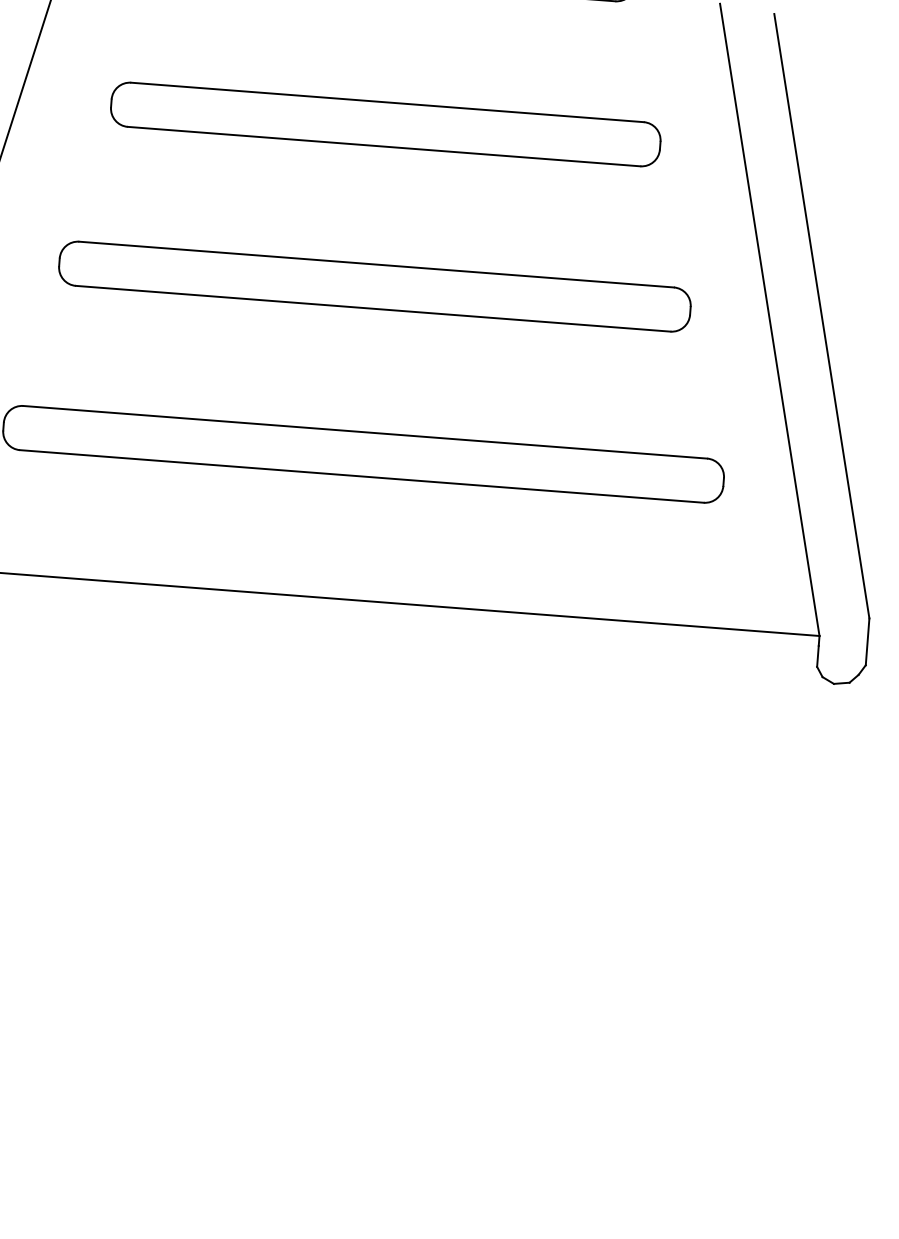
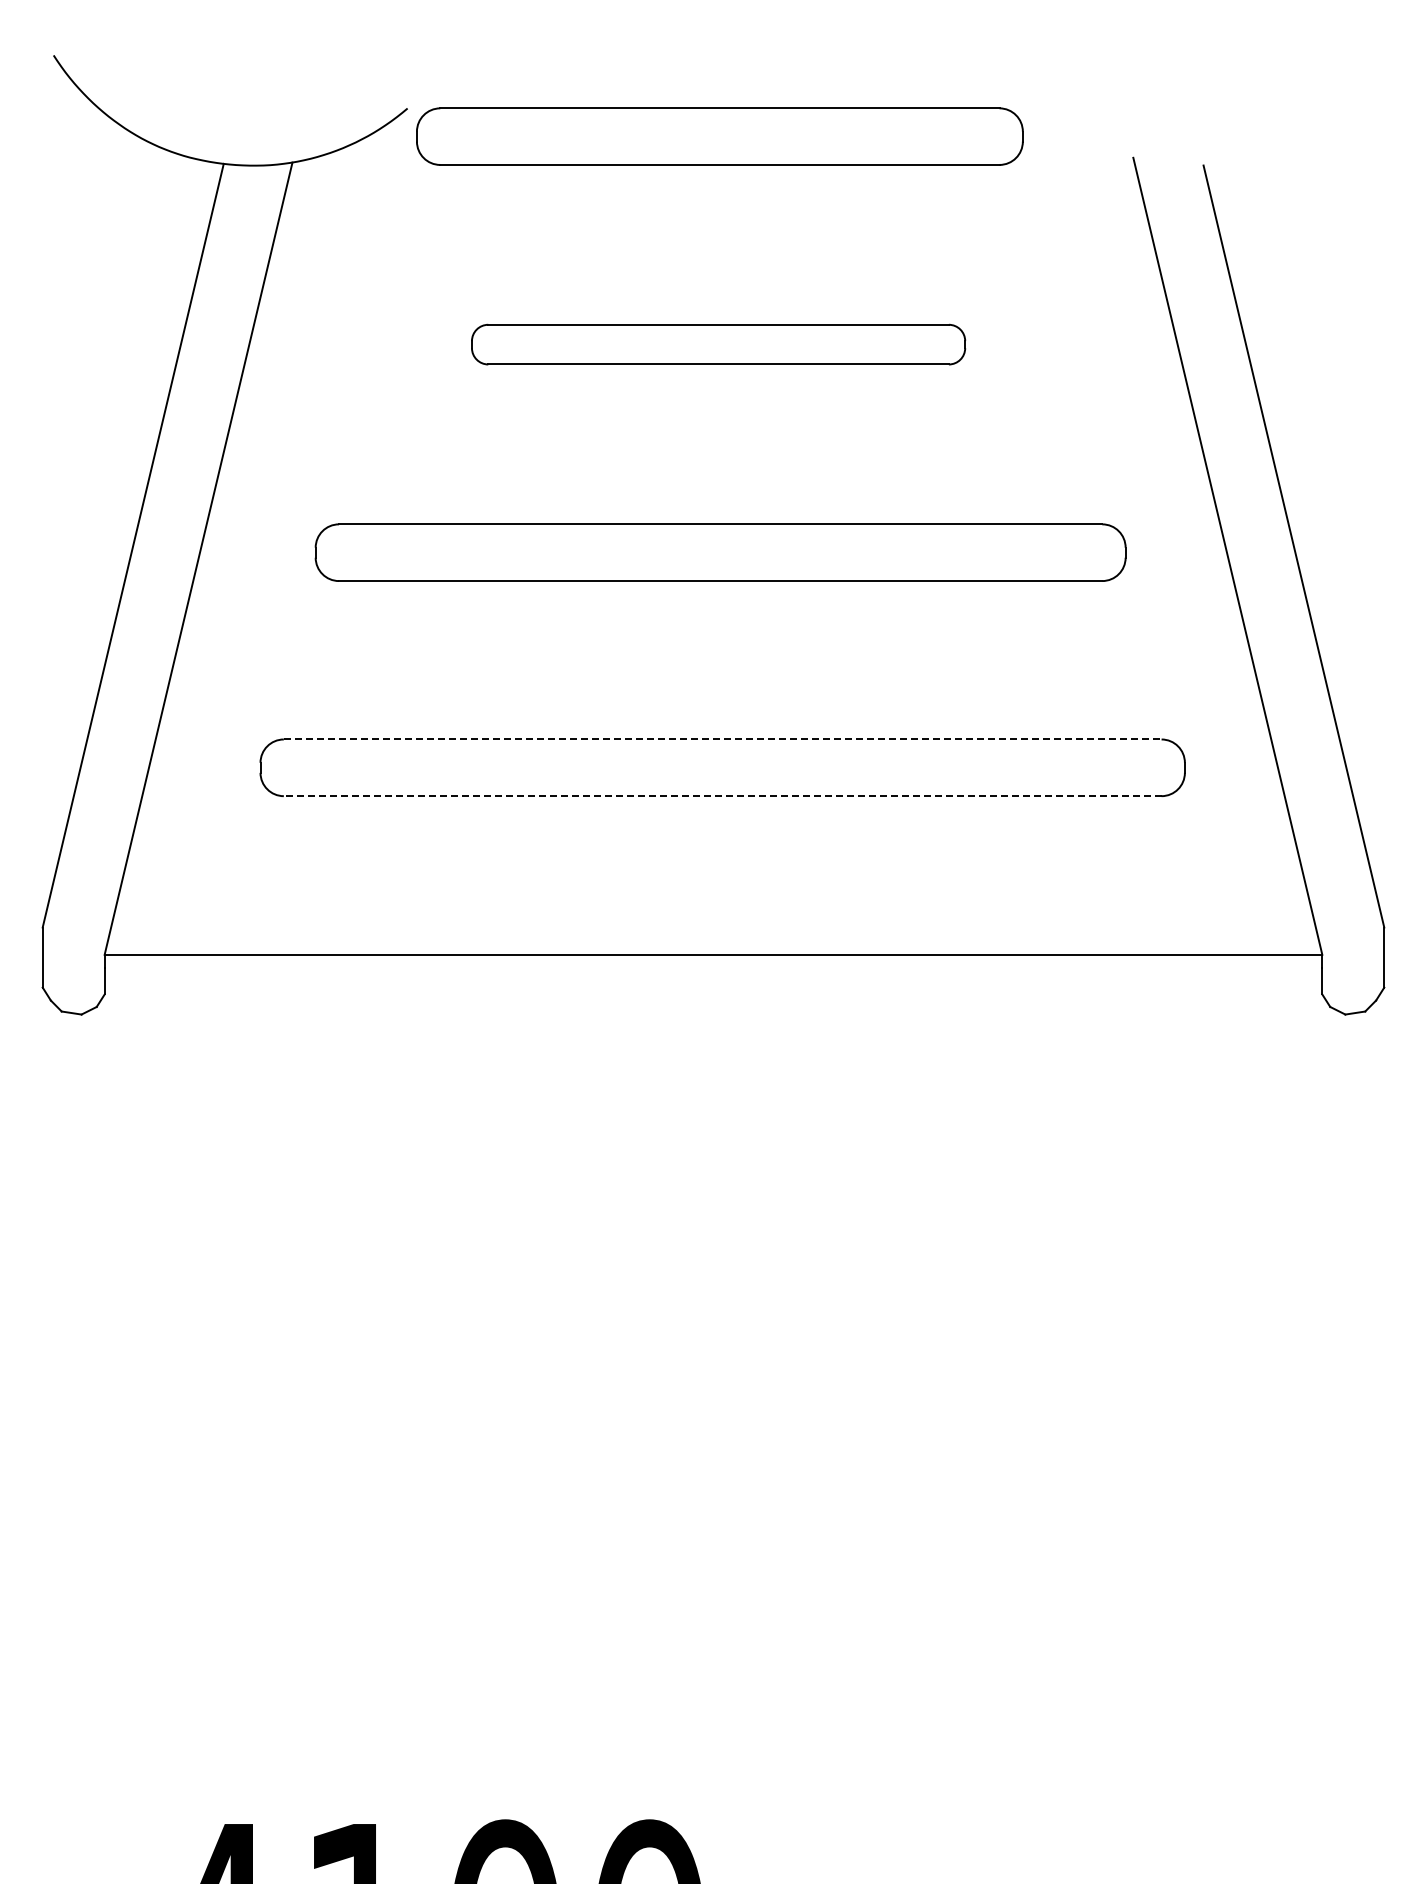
part: (385, 124) -> (718, 344), size x0.7
line: (365, 432) -> (722, 739), solid -> dashed
line: (361, 476) -> (722, 796), solid -> dashed

